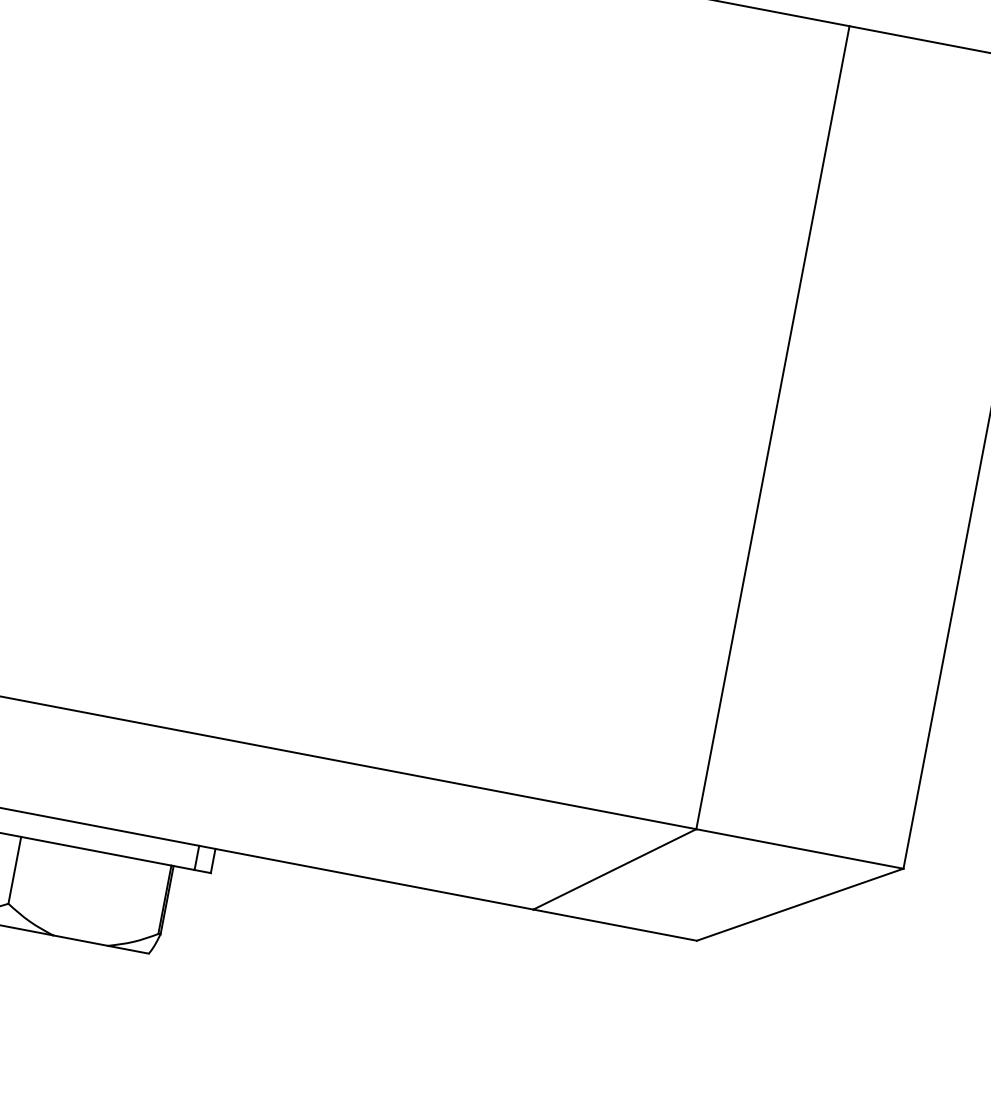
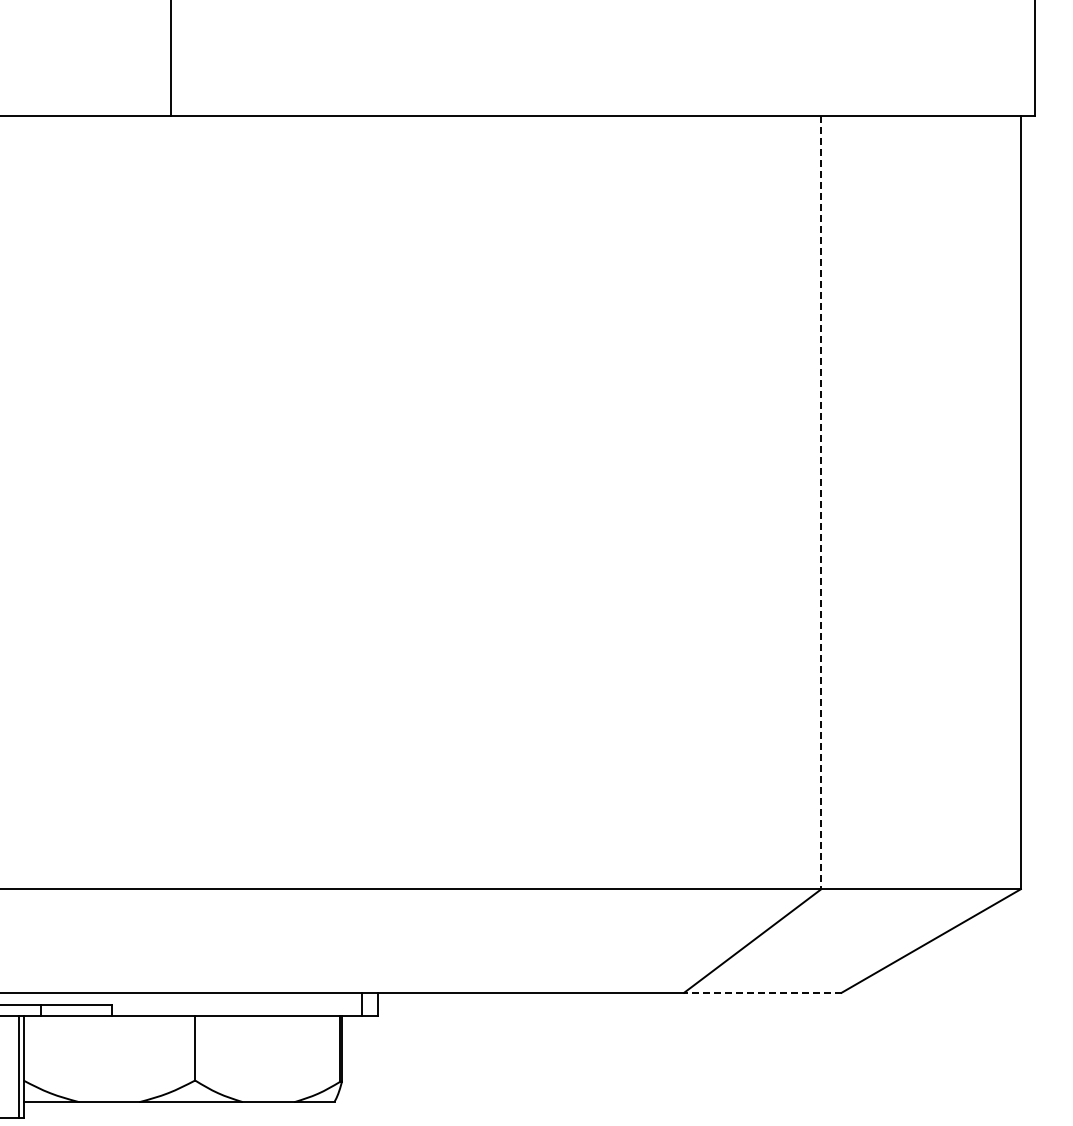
line: (773, 427) -> (821, 502), solid -> dashed
line: (614, 924) -> (762, 992), solid -> dashed

